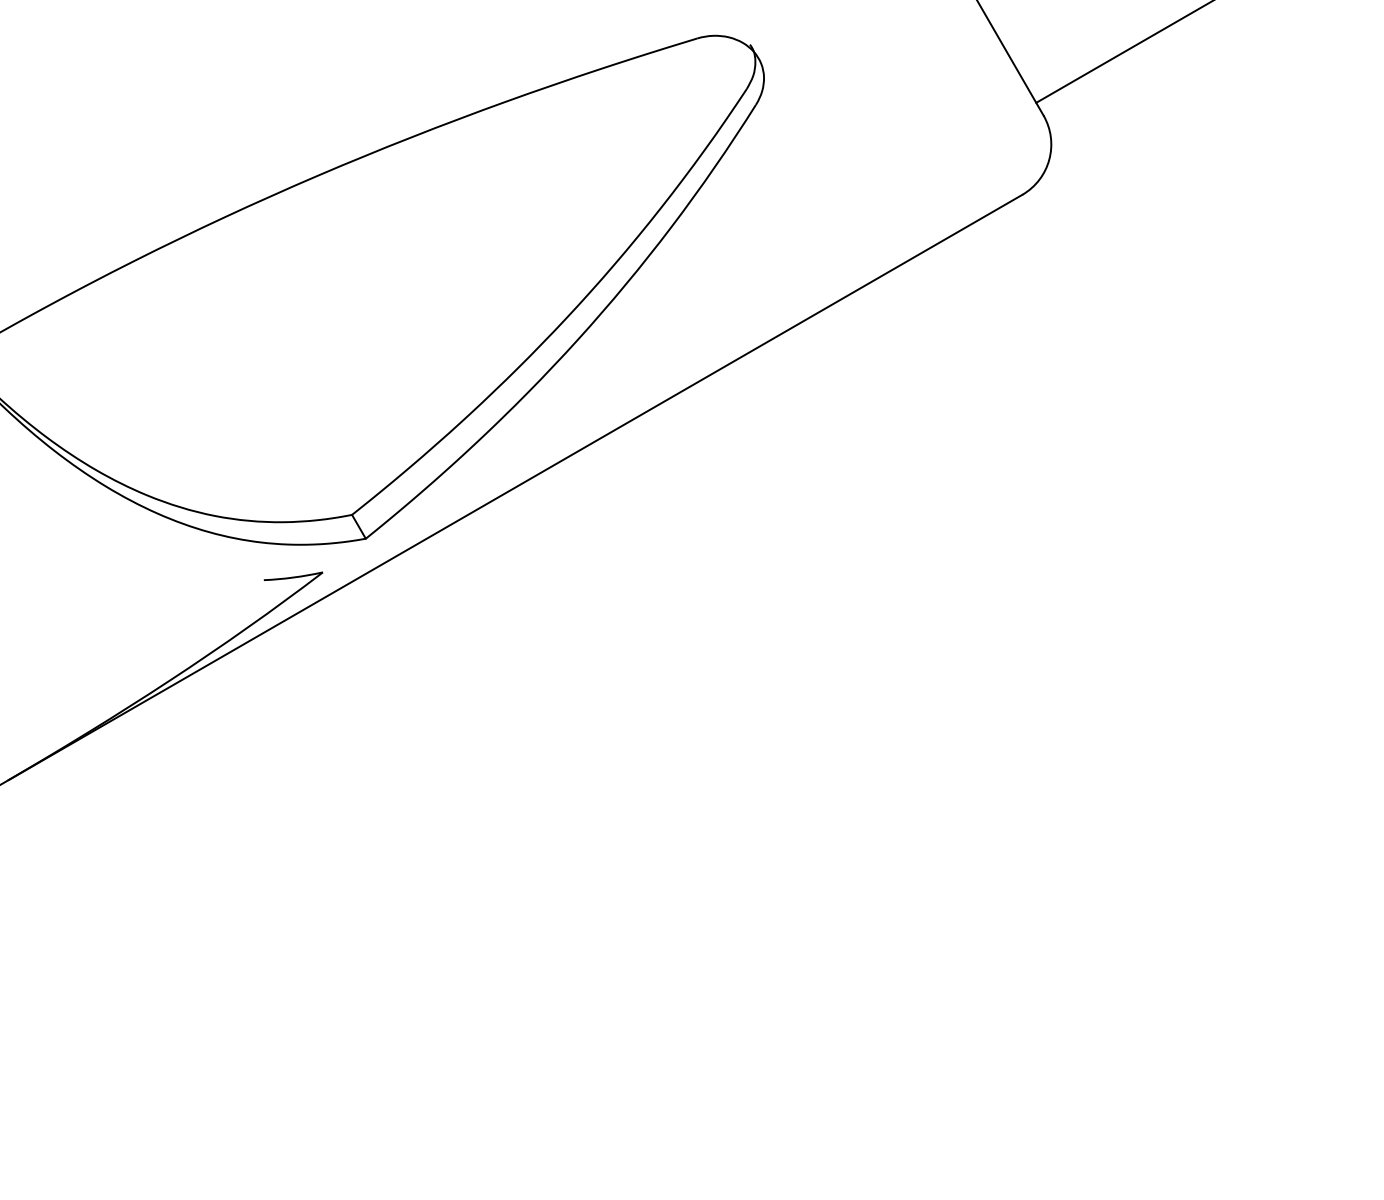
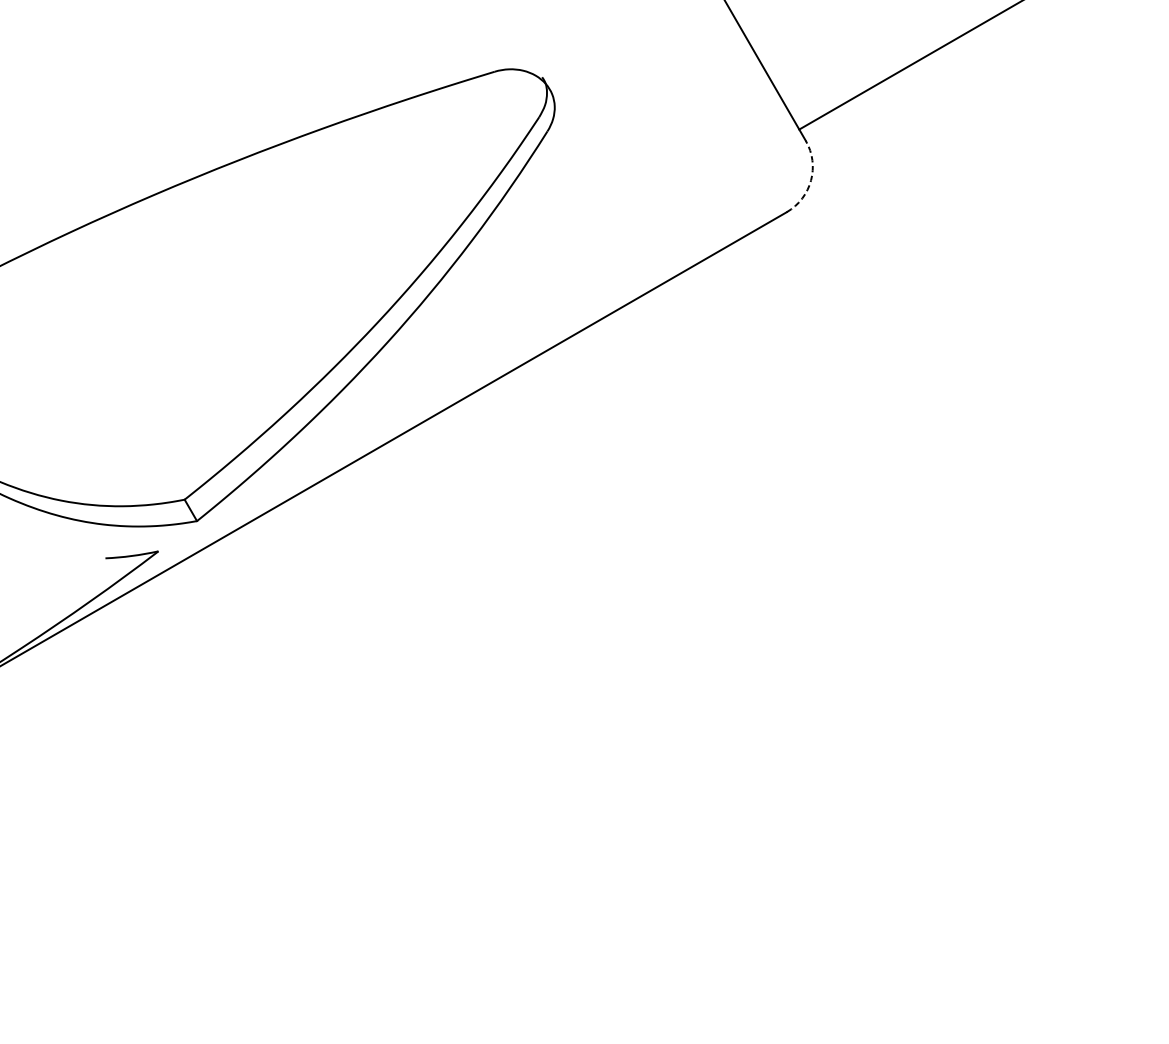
arc: (1049, 159) -> (811, 180), solid -> dashed

